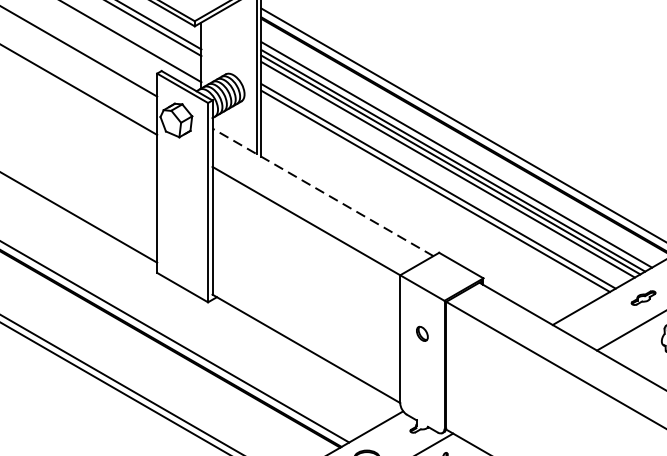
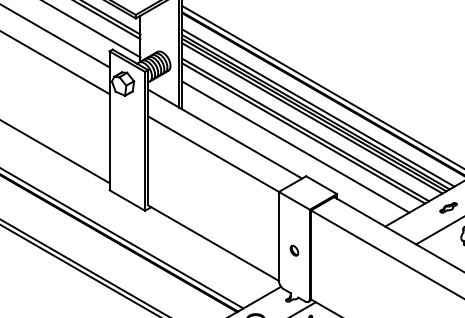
line: (323, 192) -> (225, 134), dashed -> solid
line: (423, 210) -> (295, 146), added
part: (422, 333) -> (294, 250), moved

